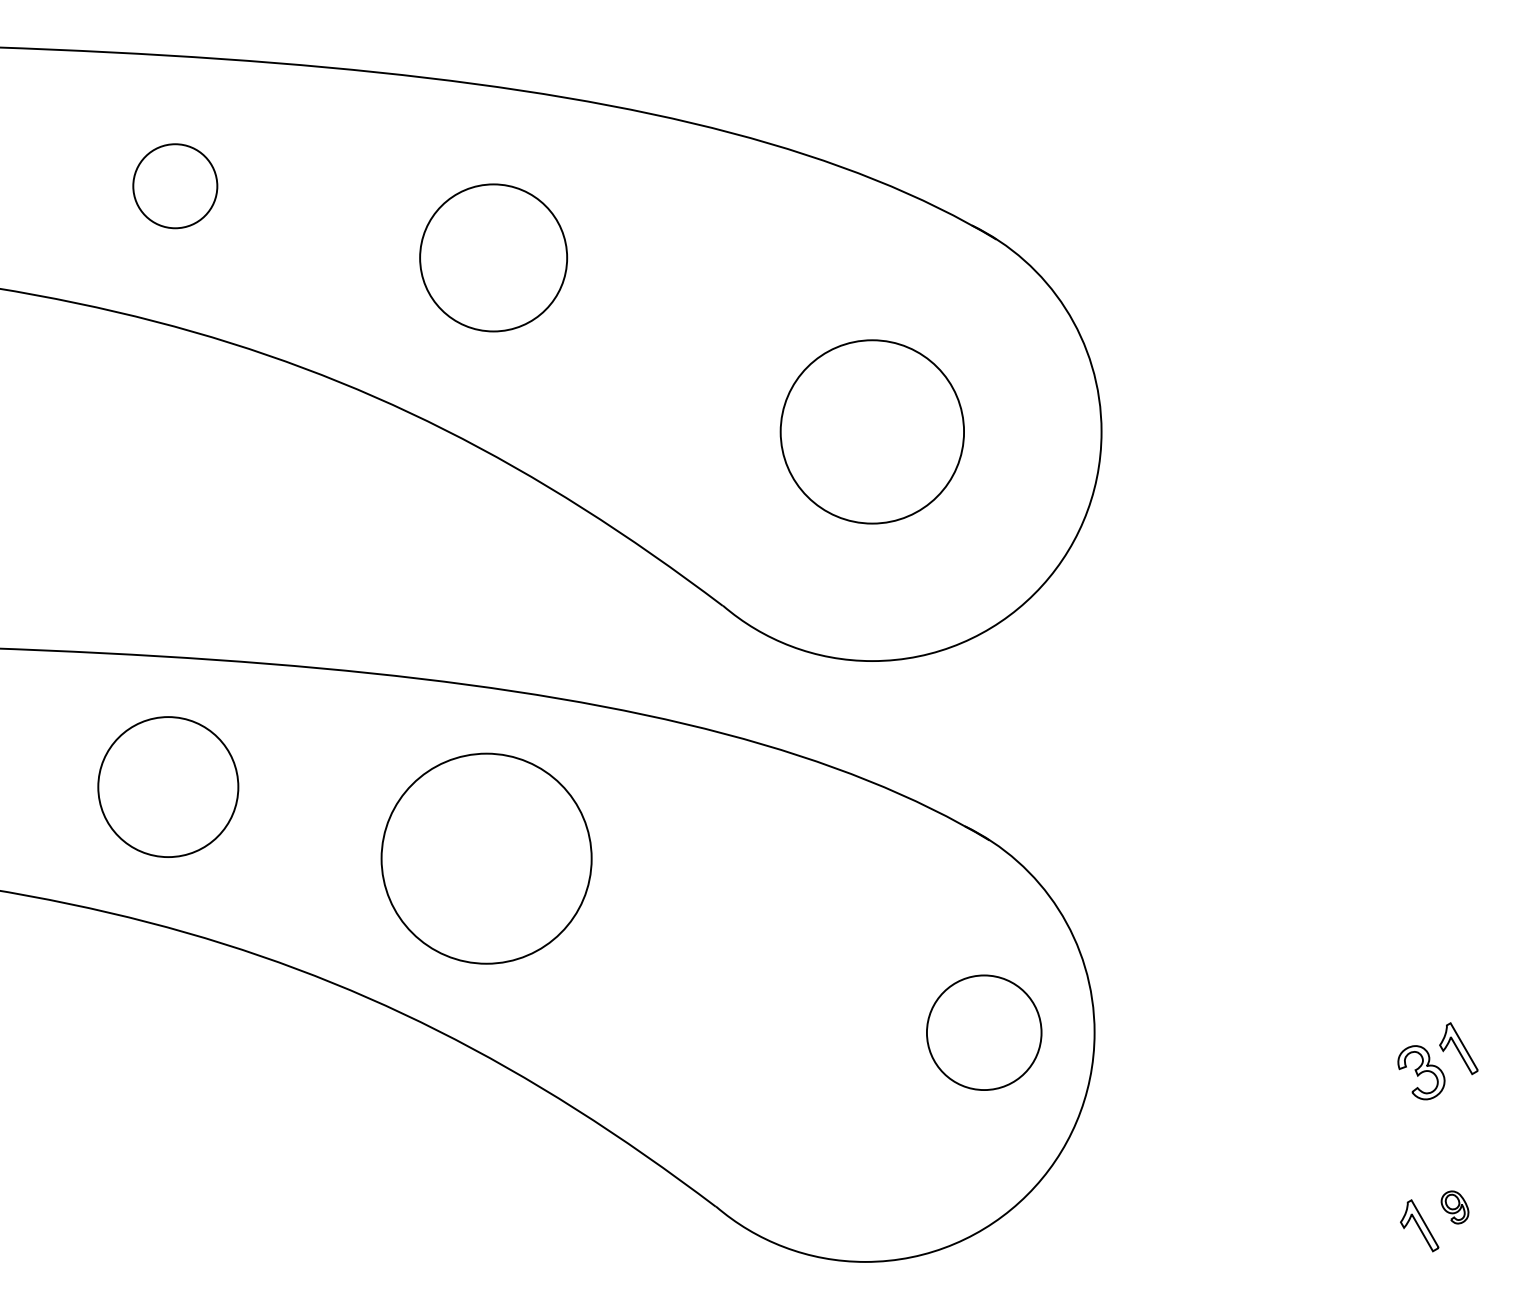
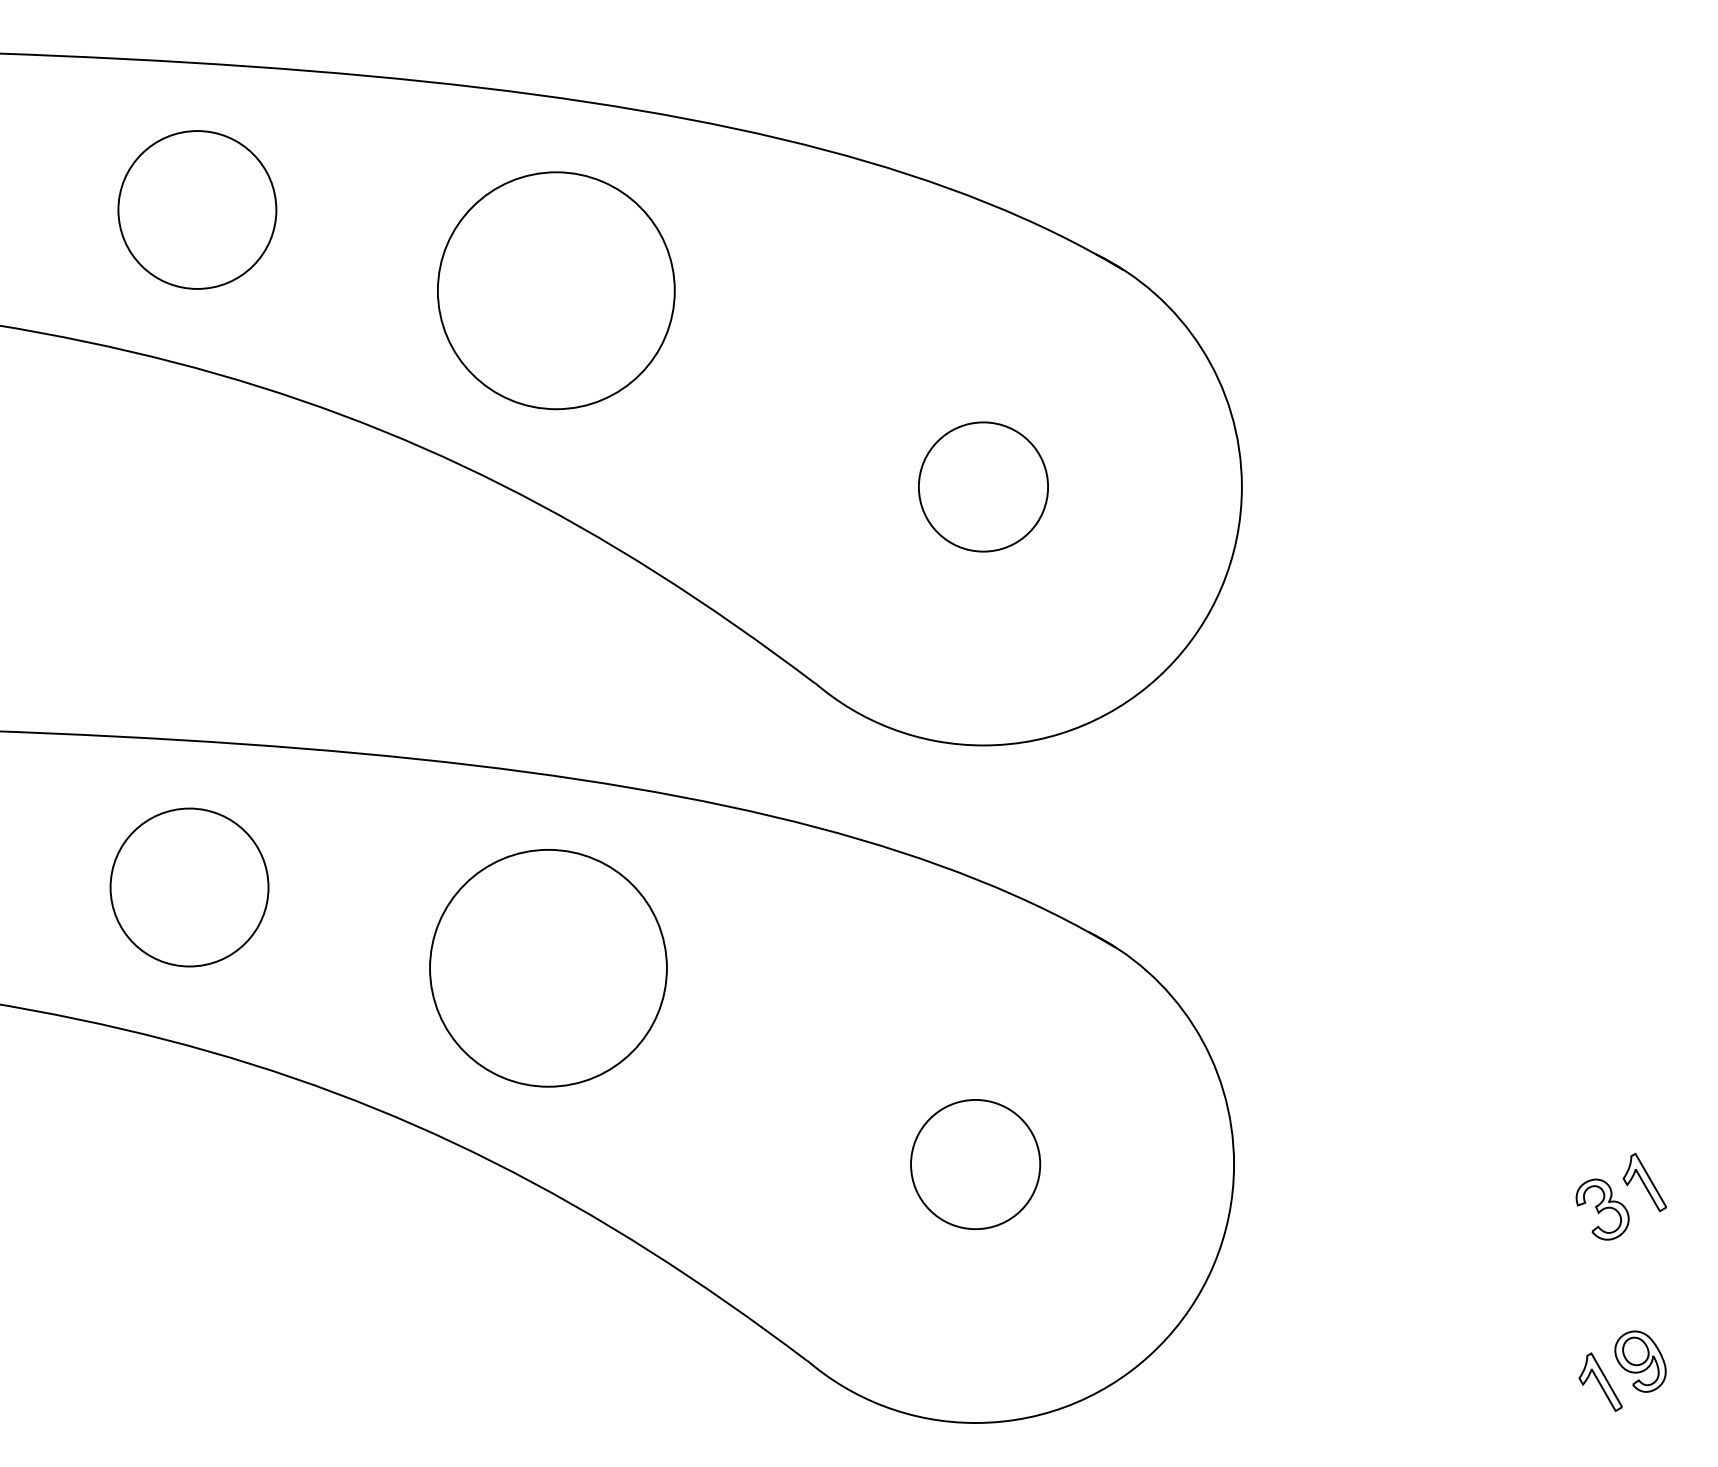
part: (175, 185) -> (197, 209), size x1.67
part: (493, 257) -> (556, 290), size x1.43
part: (872, 431) -> (983, 486), size x0.62
part: (984, 1032) -> (975, 1164), moved
part: (1455, 1207) -> (1640, 1361), size x1.67

